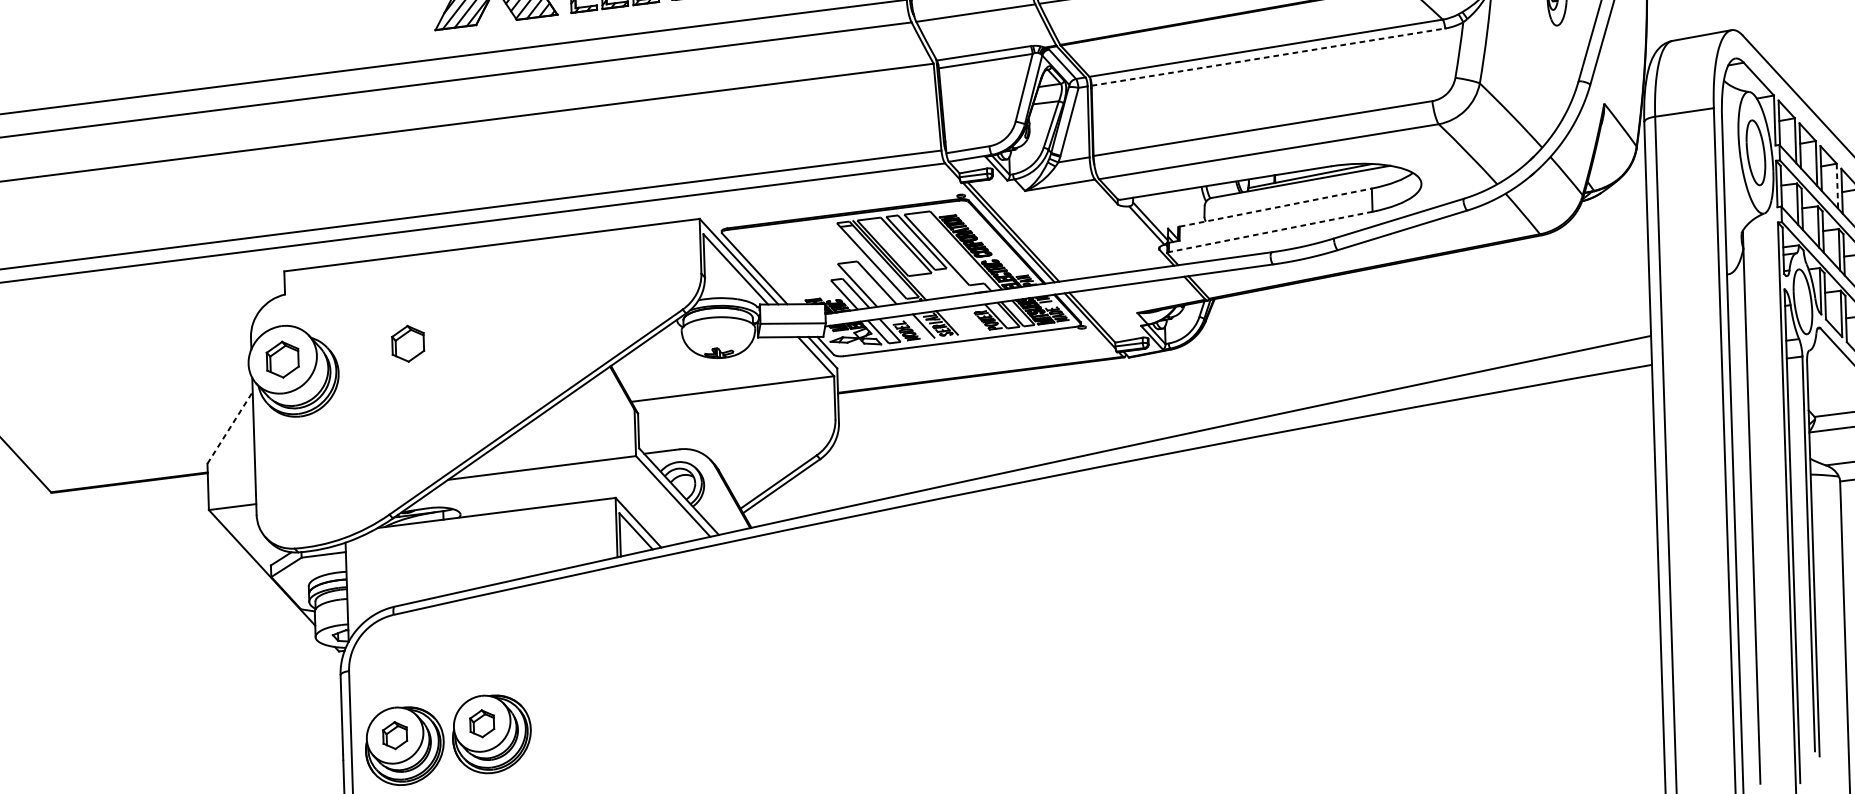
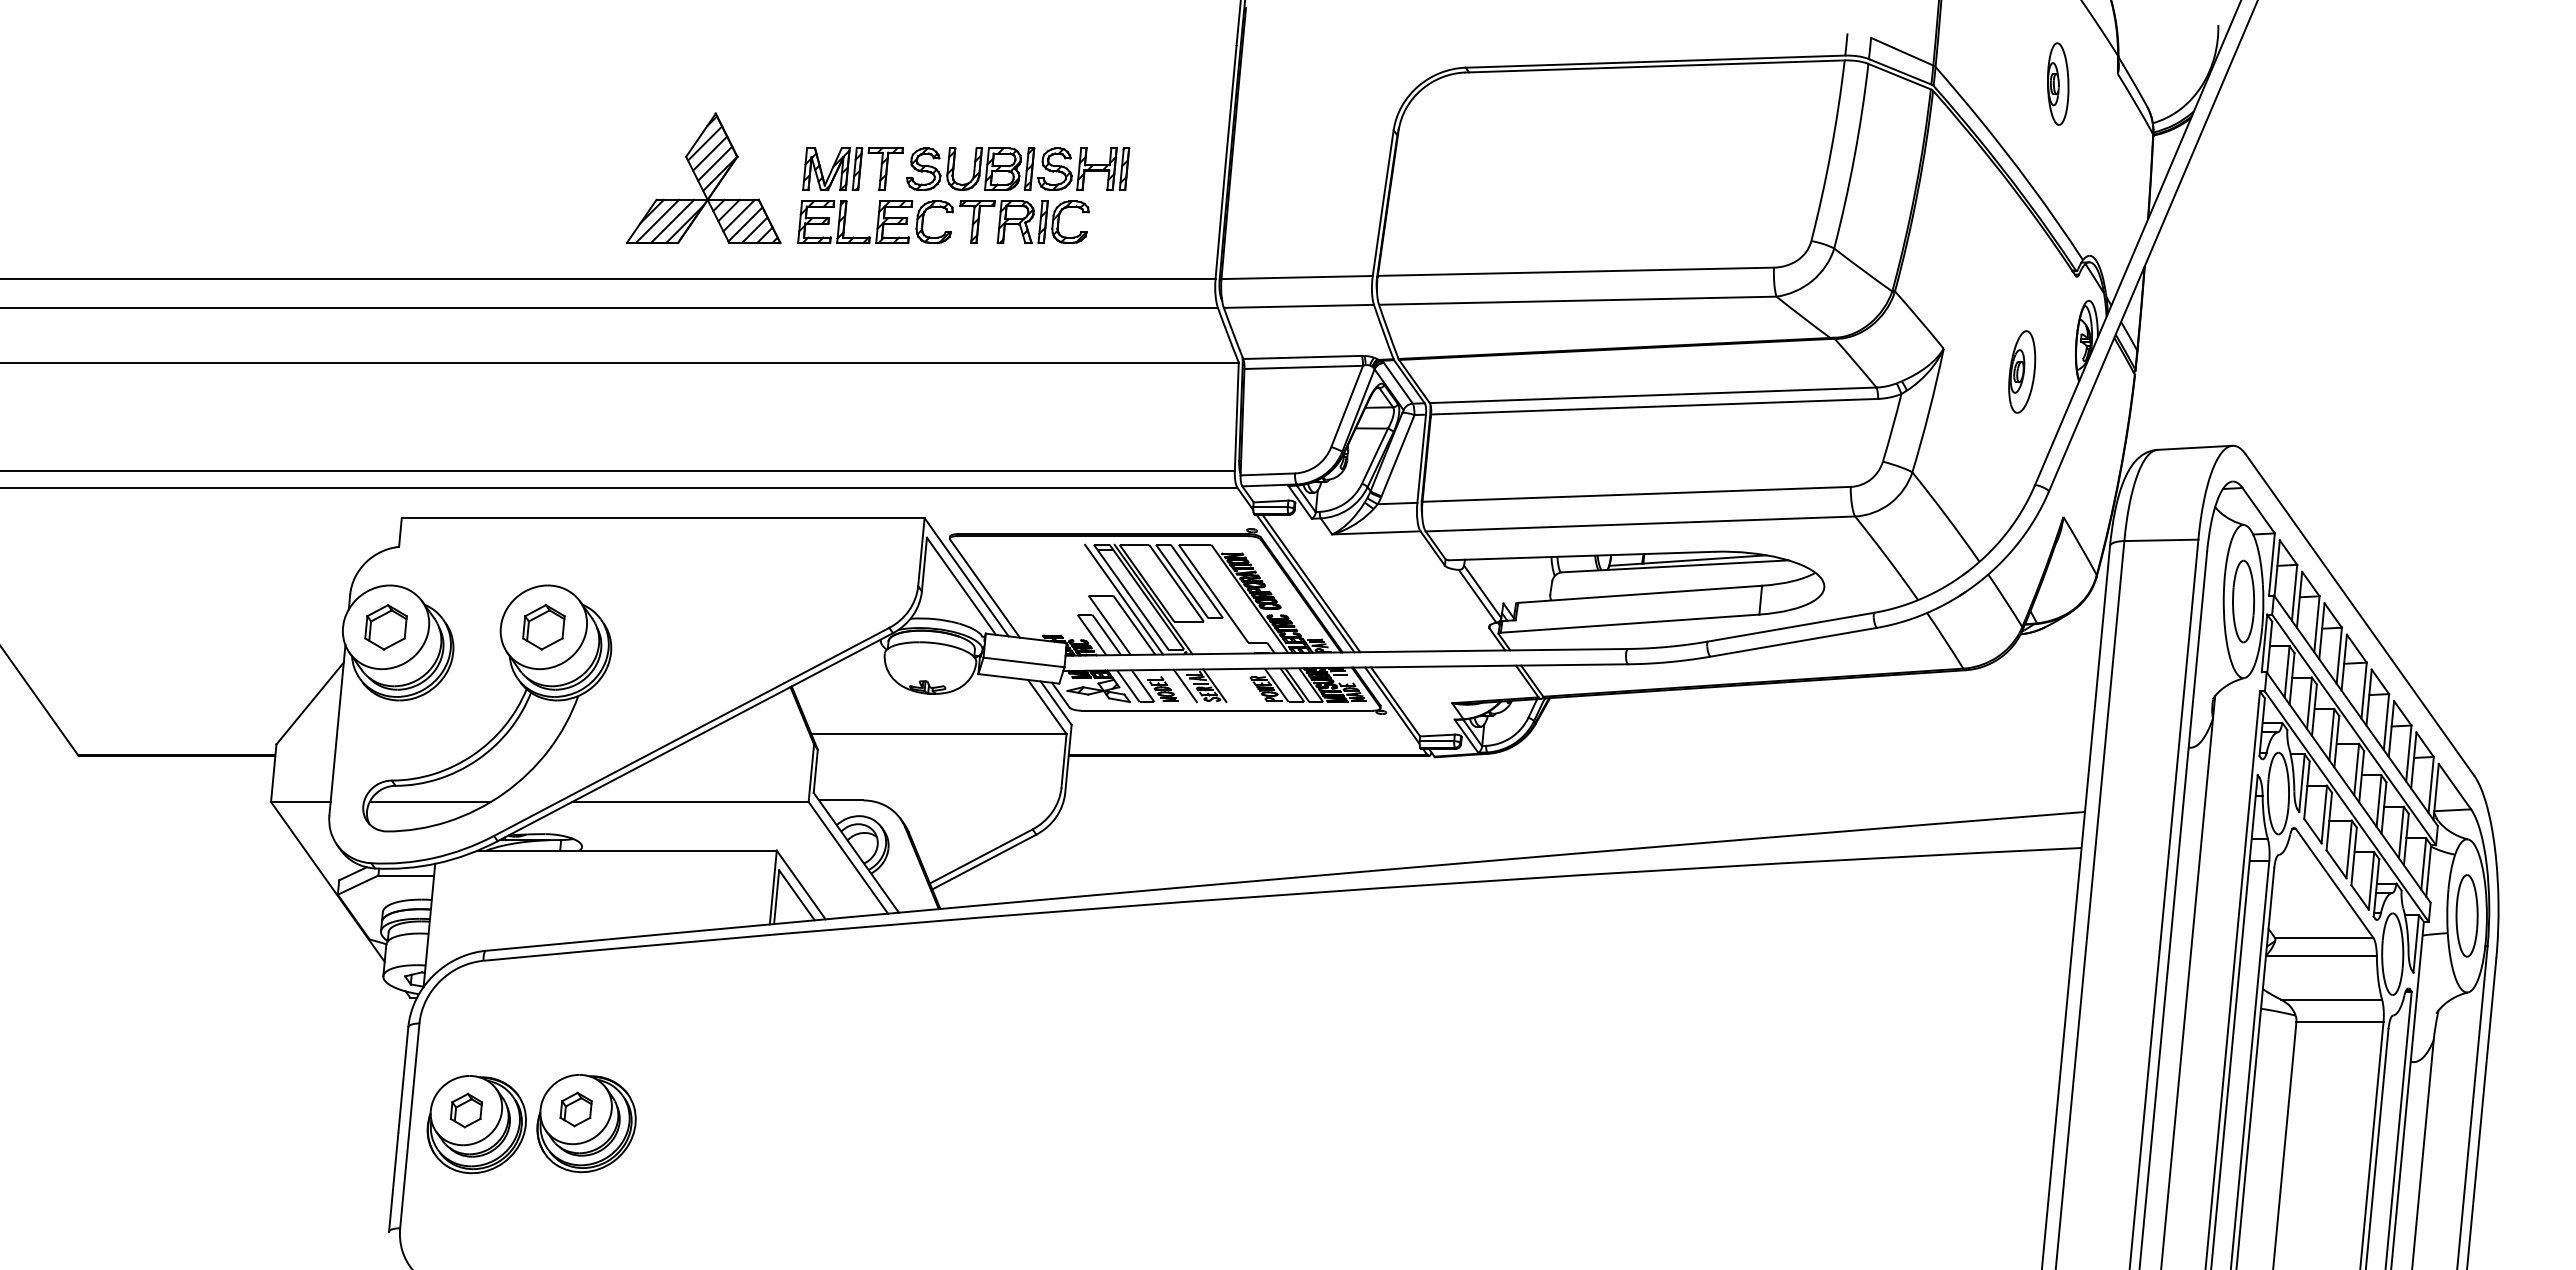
line: (1268, 56) -> (1654, 406), dashed -> solid
line: (1837, 186) -> (2339, 656), dashed -> solid
line: (1276, 207) -> (1640, 594), dashed -> solid
line: (1271, 231) -> (1630, 623), dashed -> solid
line: (866, 263) -> (1124, 599), added
part: (388, 421) -> (507, 720), added
line: (230, 427) -> (310, 703), dashed -> solid

